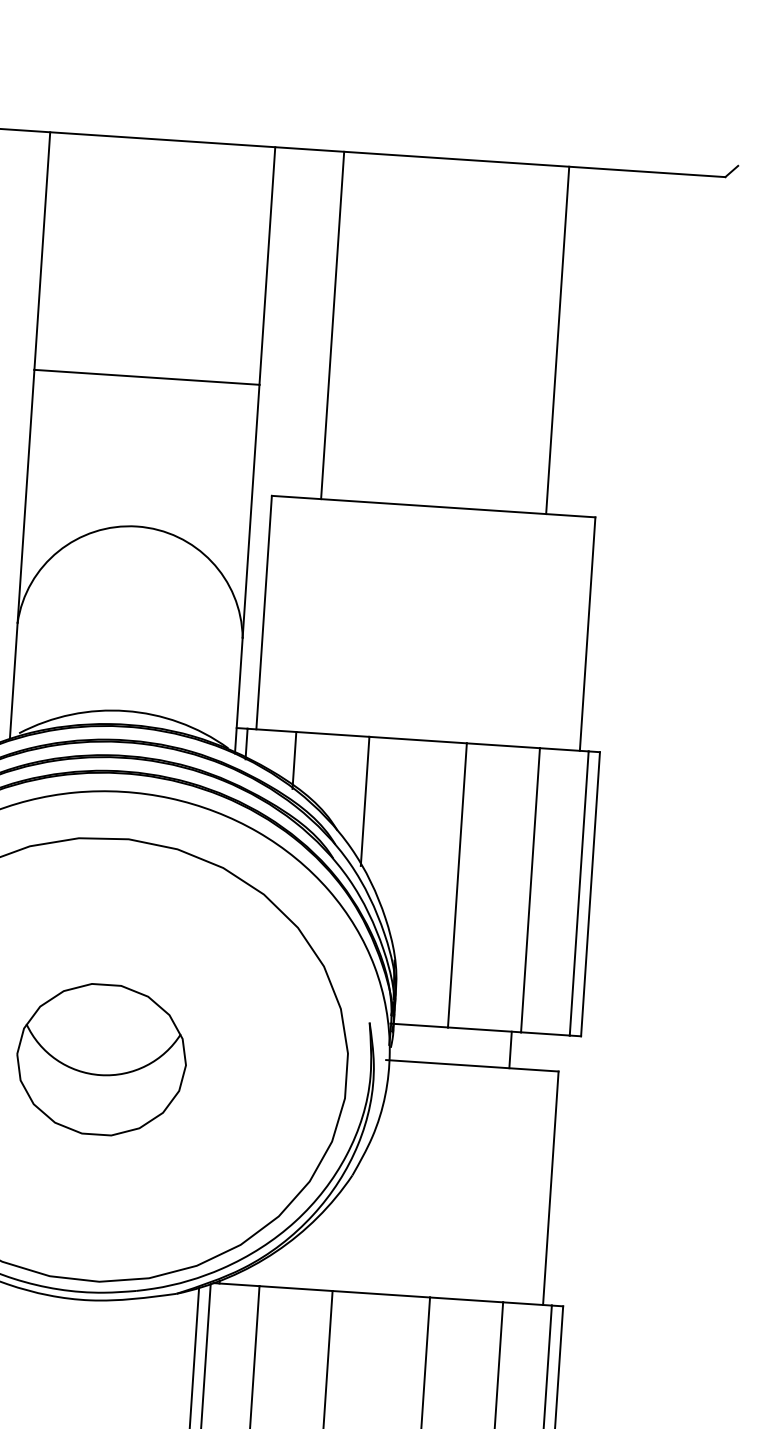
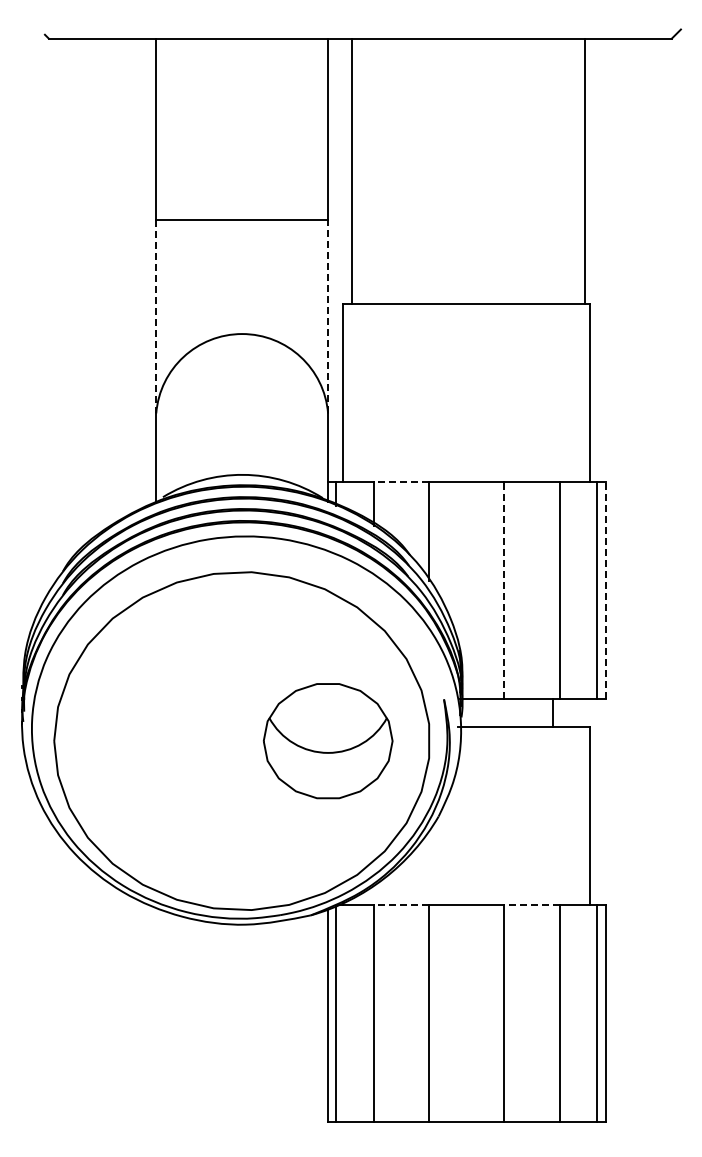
line: (332, 324) -> (351, 170), moved
line: (557, 339) -> (584, 170), moved
line: (26, 496) -> (156, 316), solid -> dashed
line: (251, 511) -> (328, 316), solid -> dashed
line: (332, 734) -> (401, 482), solid -> dashed
line: (456, 885) -> (503, 590), solid -> dashed
line: (590, 894) -> (605, 590), solid -> dashed
part: (102, 1060) -> (328, 741), moved
line: (295, 1288) -> (401, 905), solid -> dashed
line: (466, 1300) -> (531, 905), solid -> dashed

